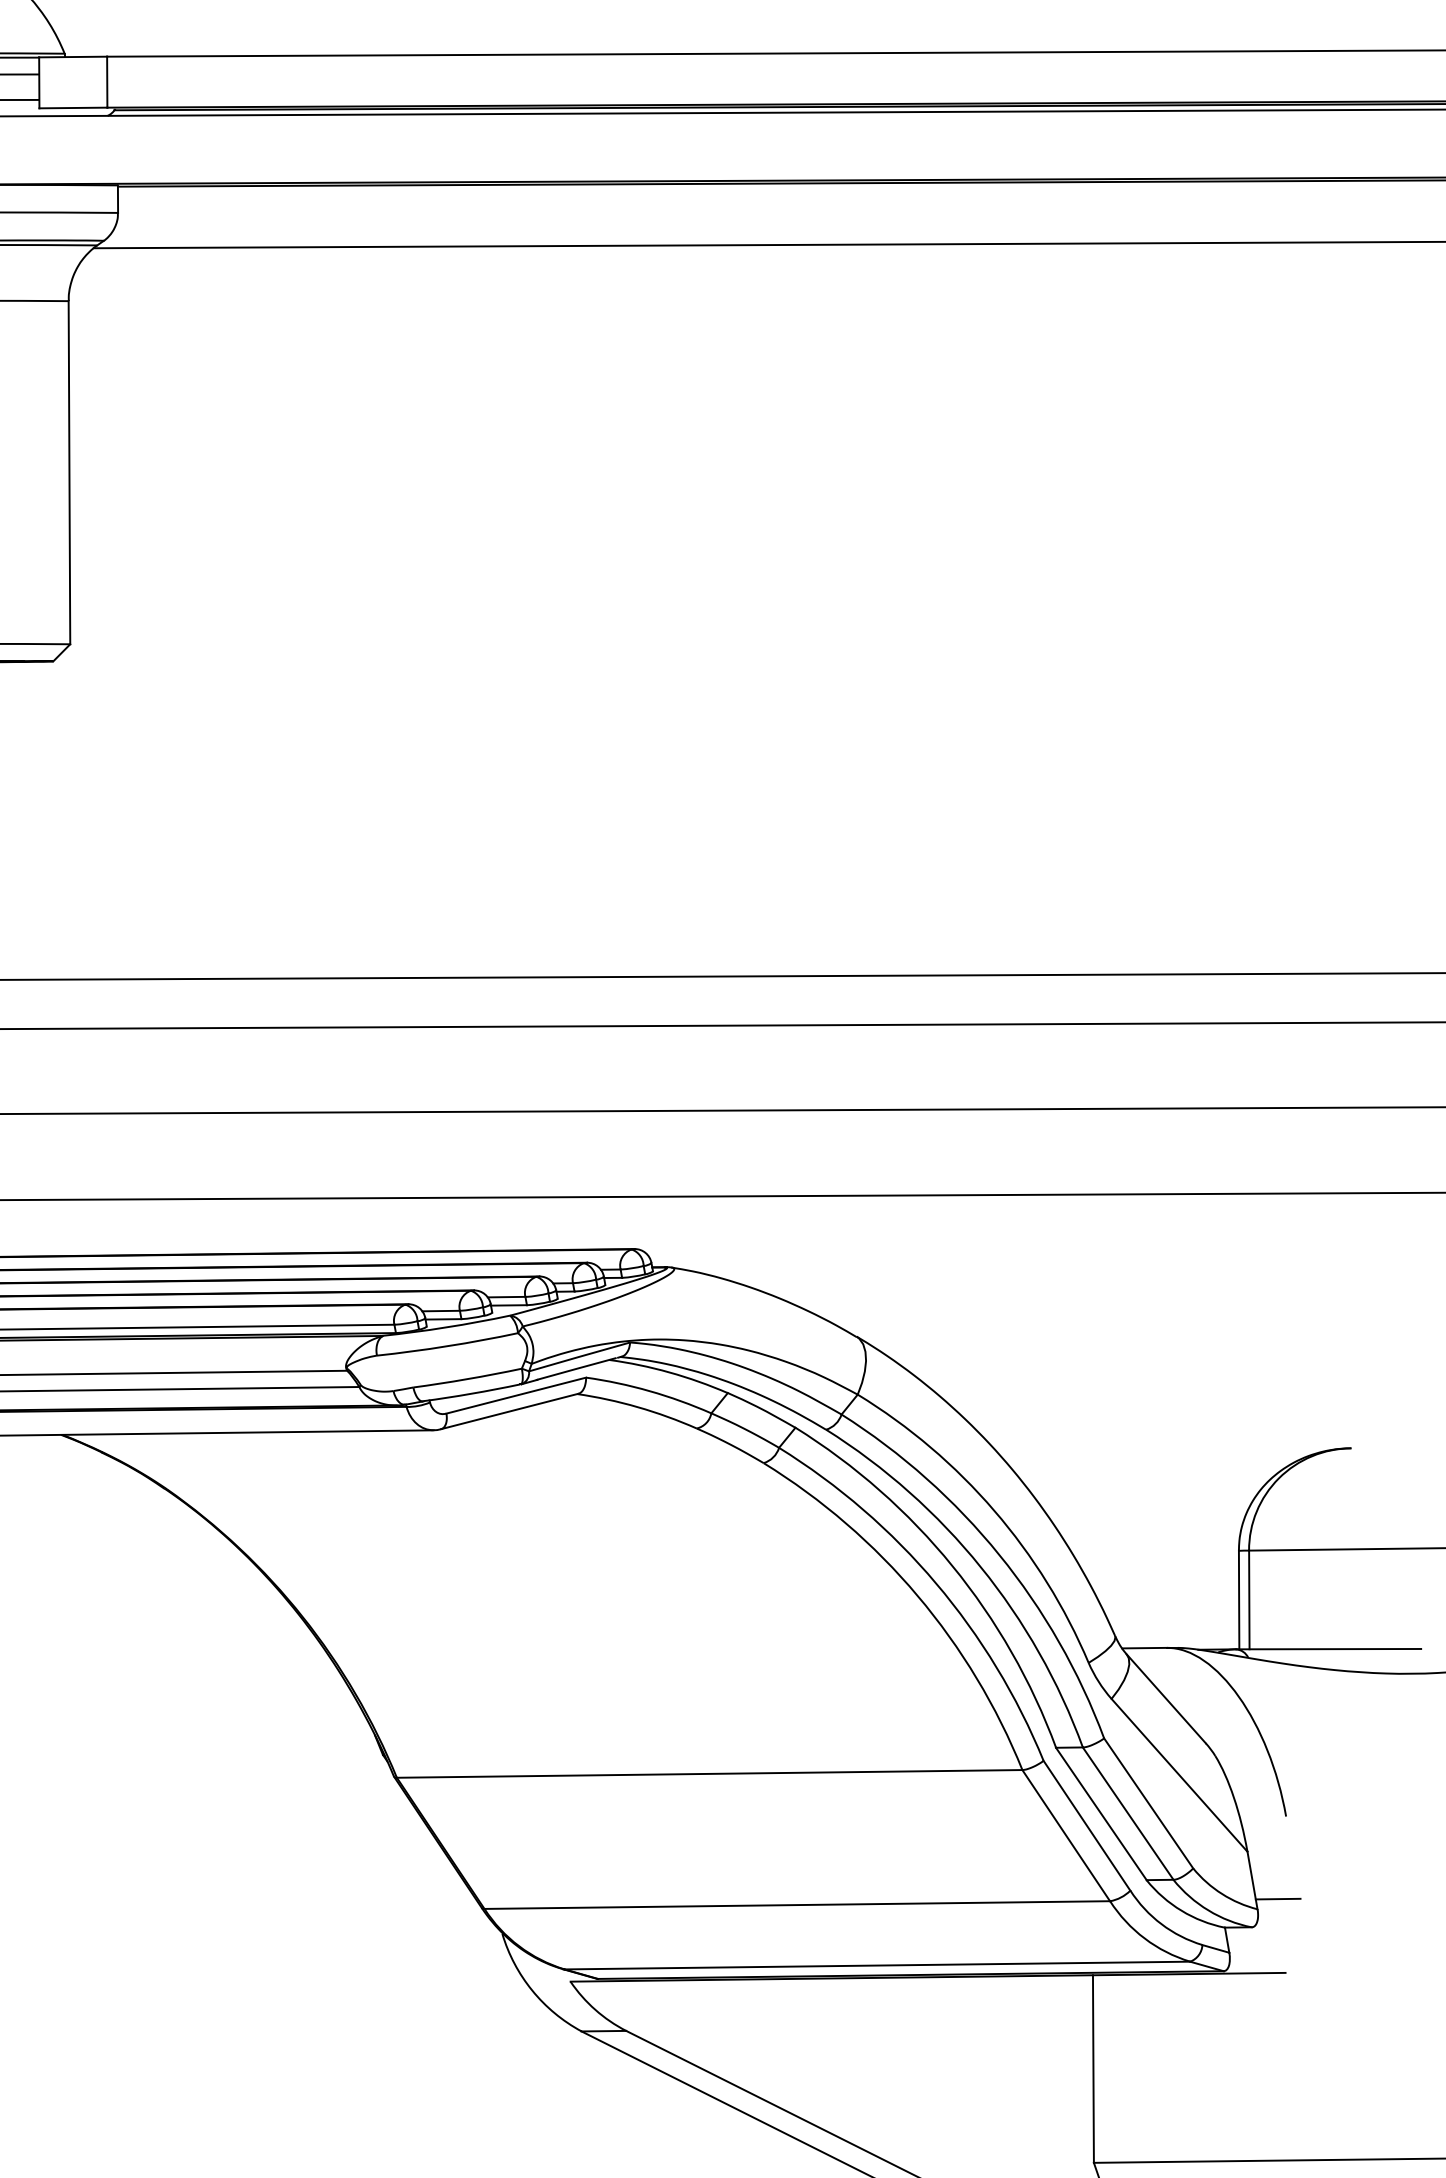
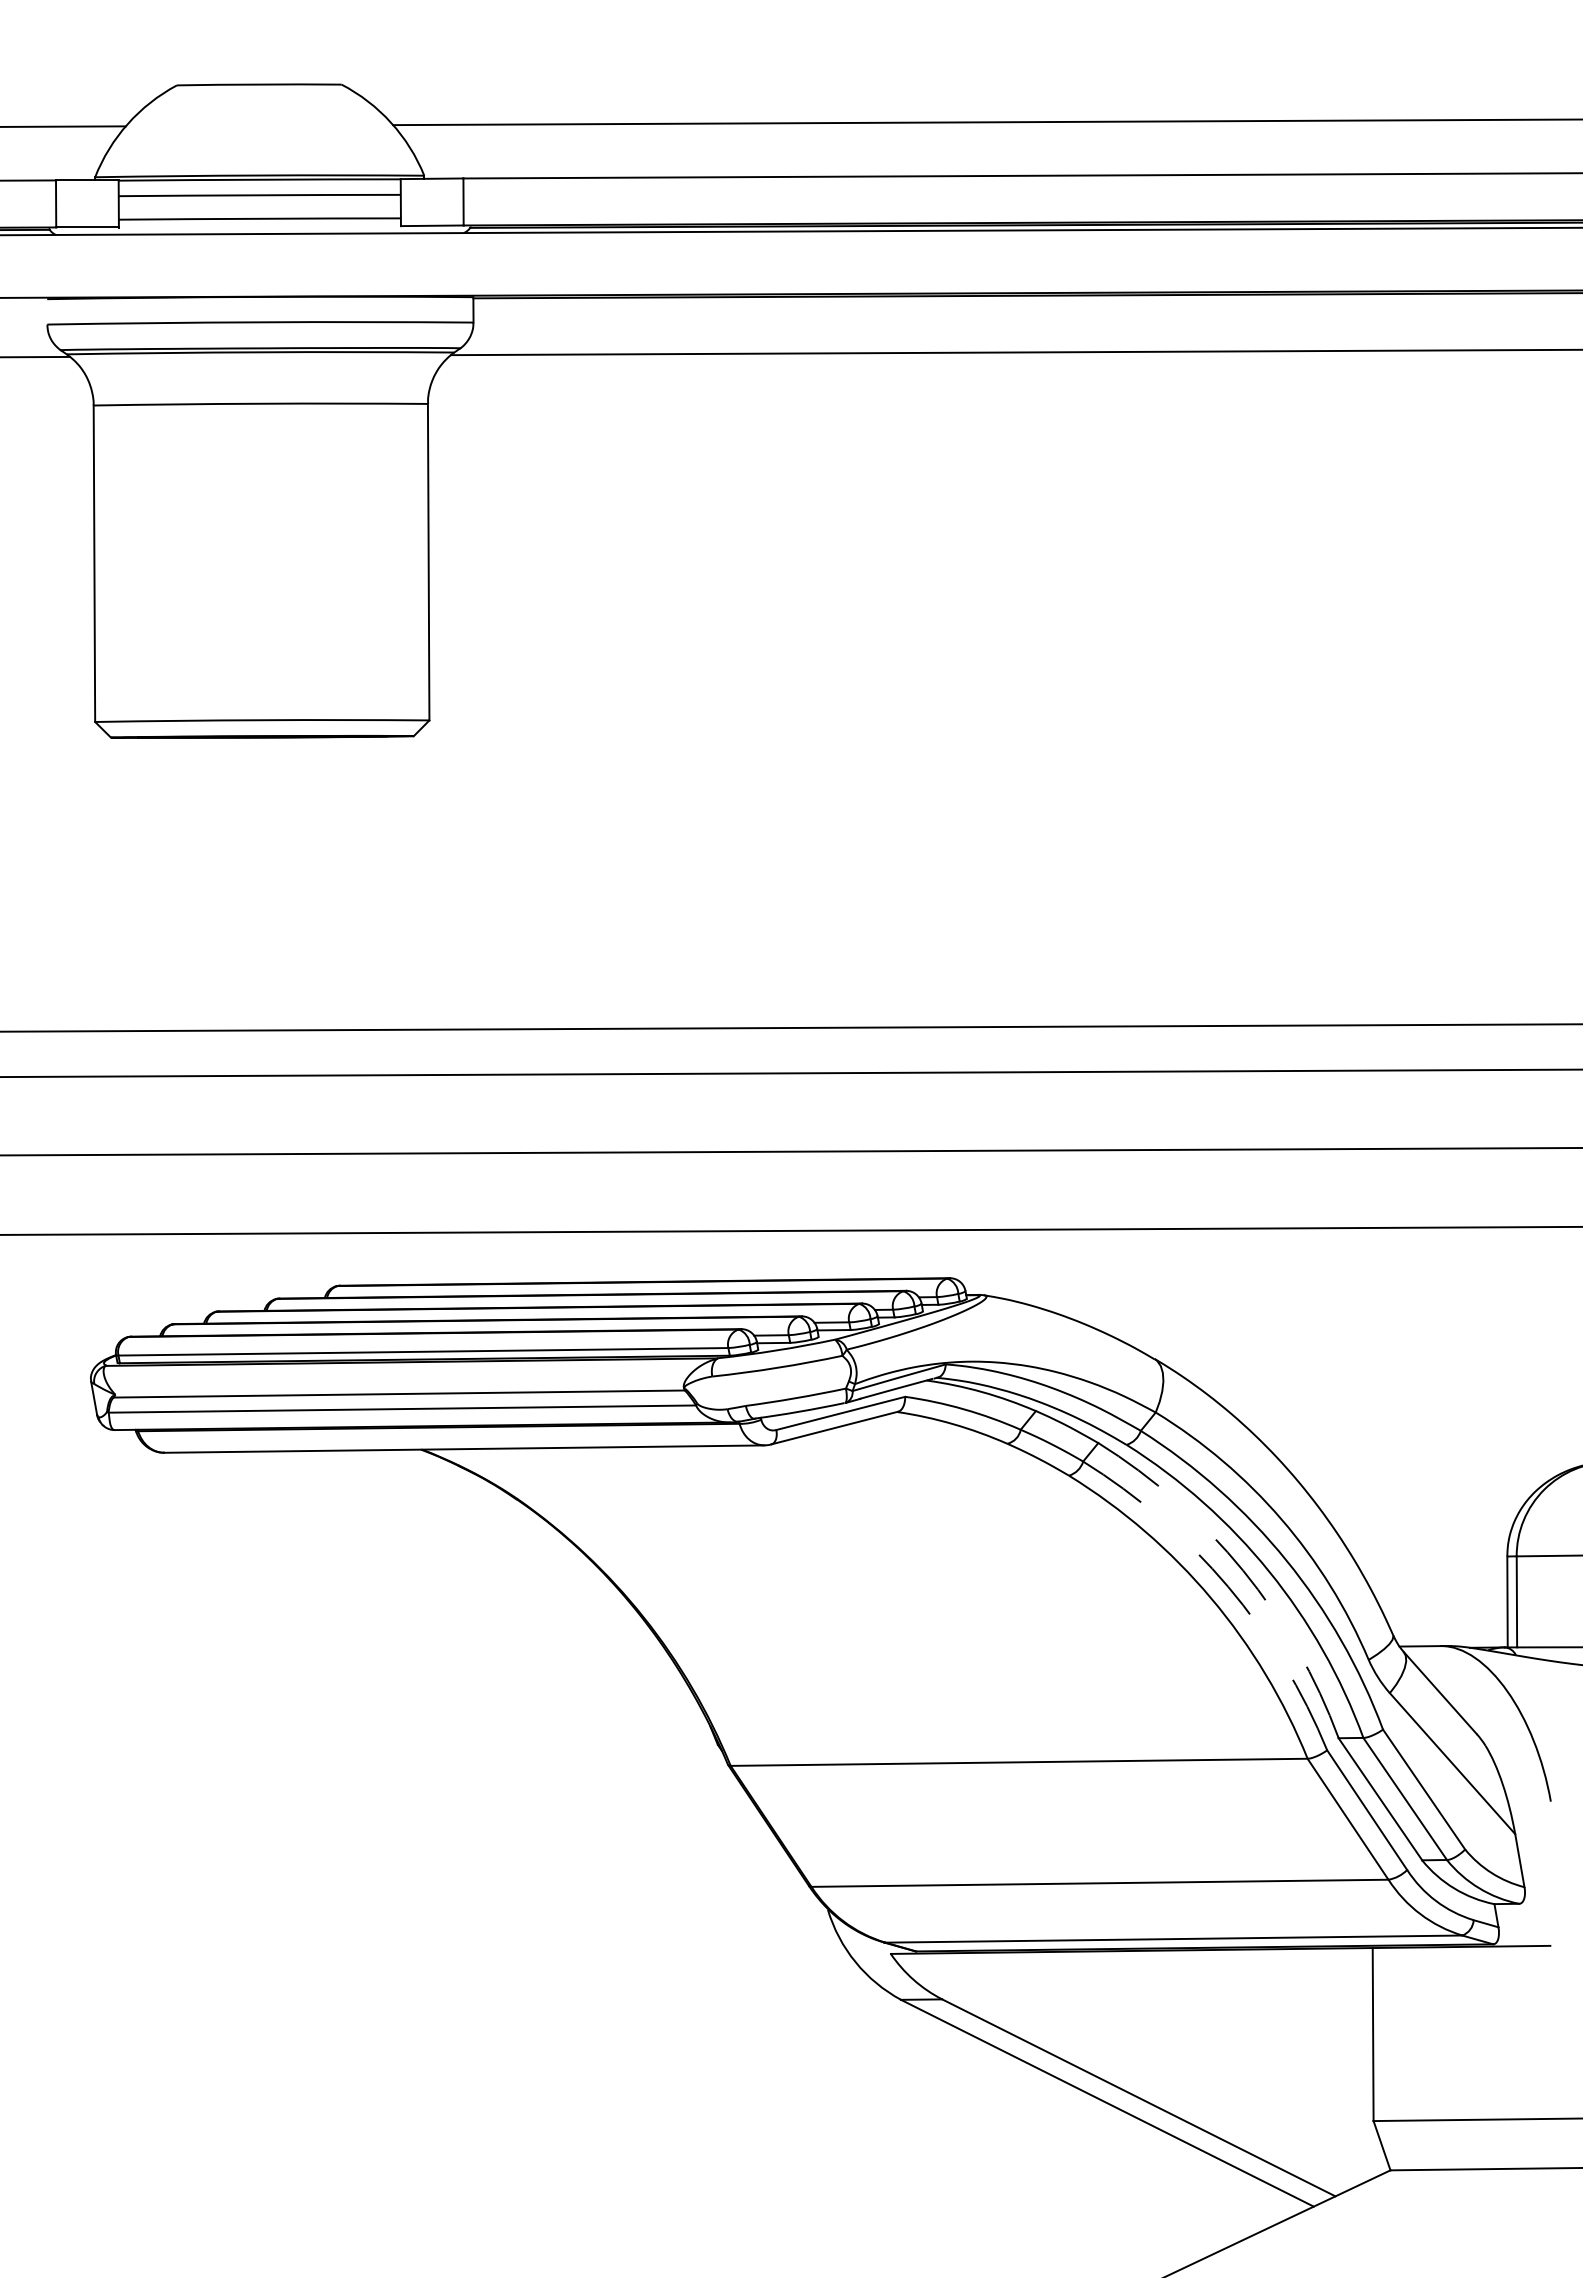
arc: (952, 1565) -> (1243, 1570), solid -> dashed
arc: (936, 1583) -> (1228, 1586), solid -> dashed
line: (1278, 1898) -> (1543, 1877), removed

